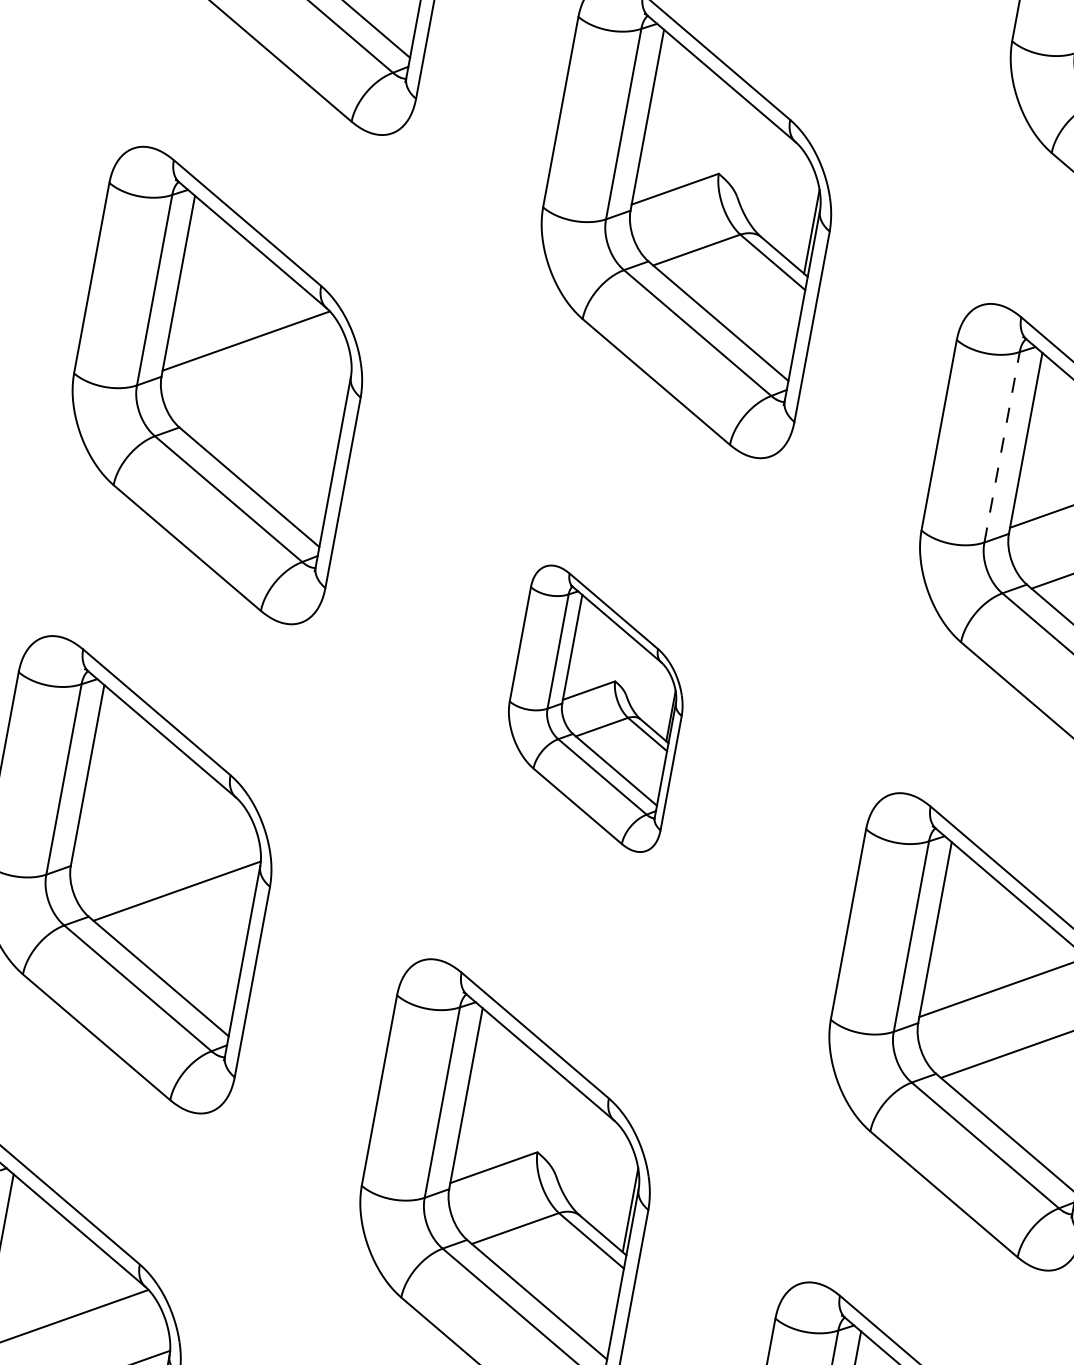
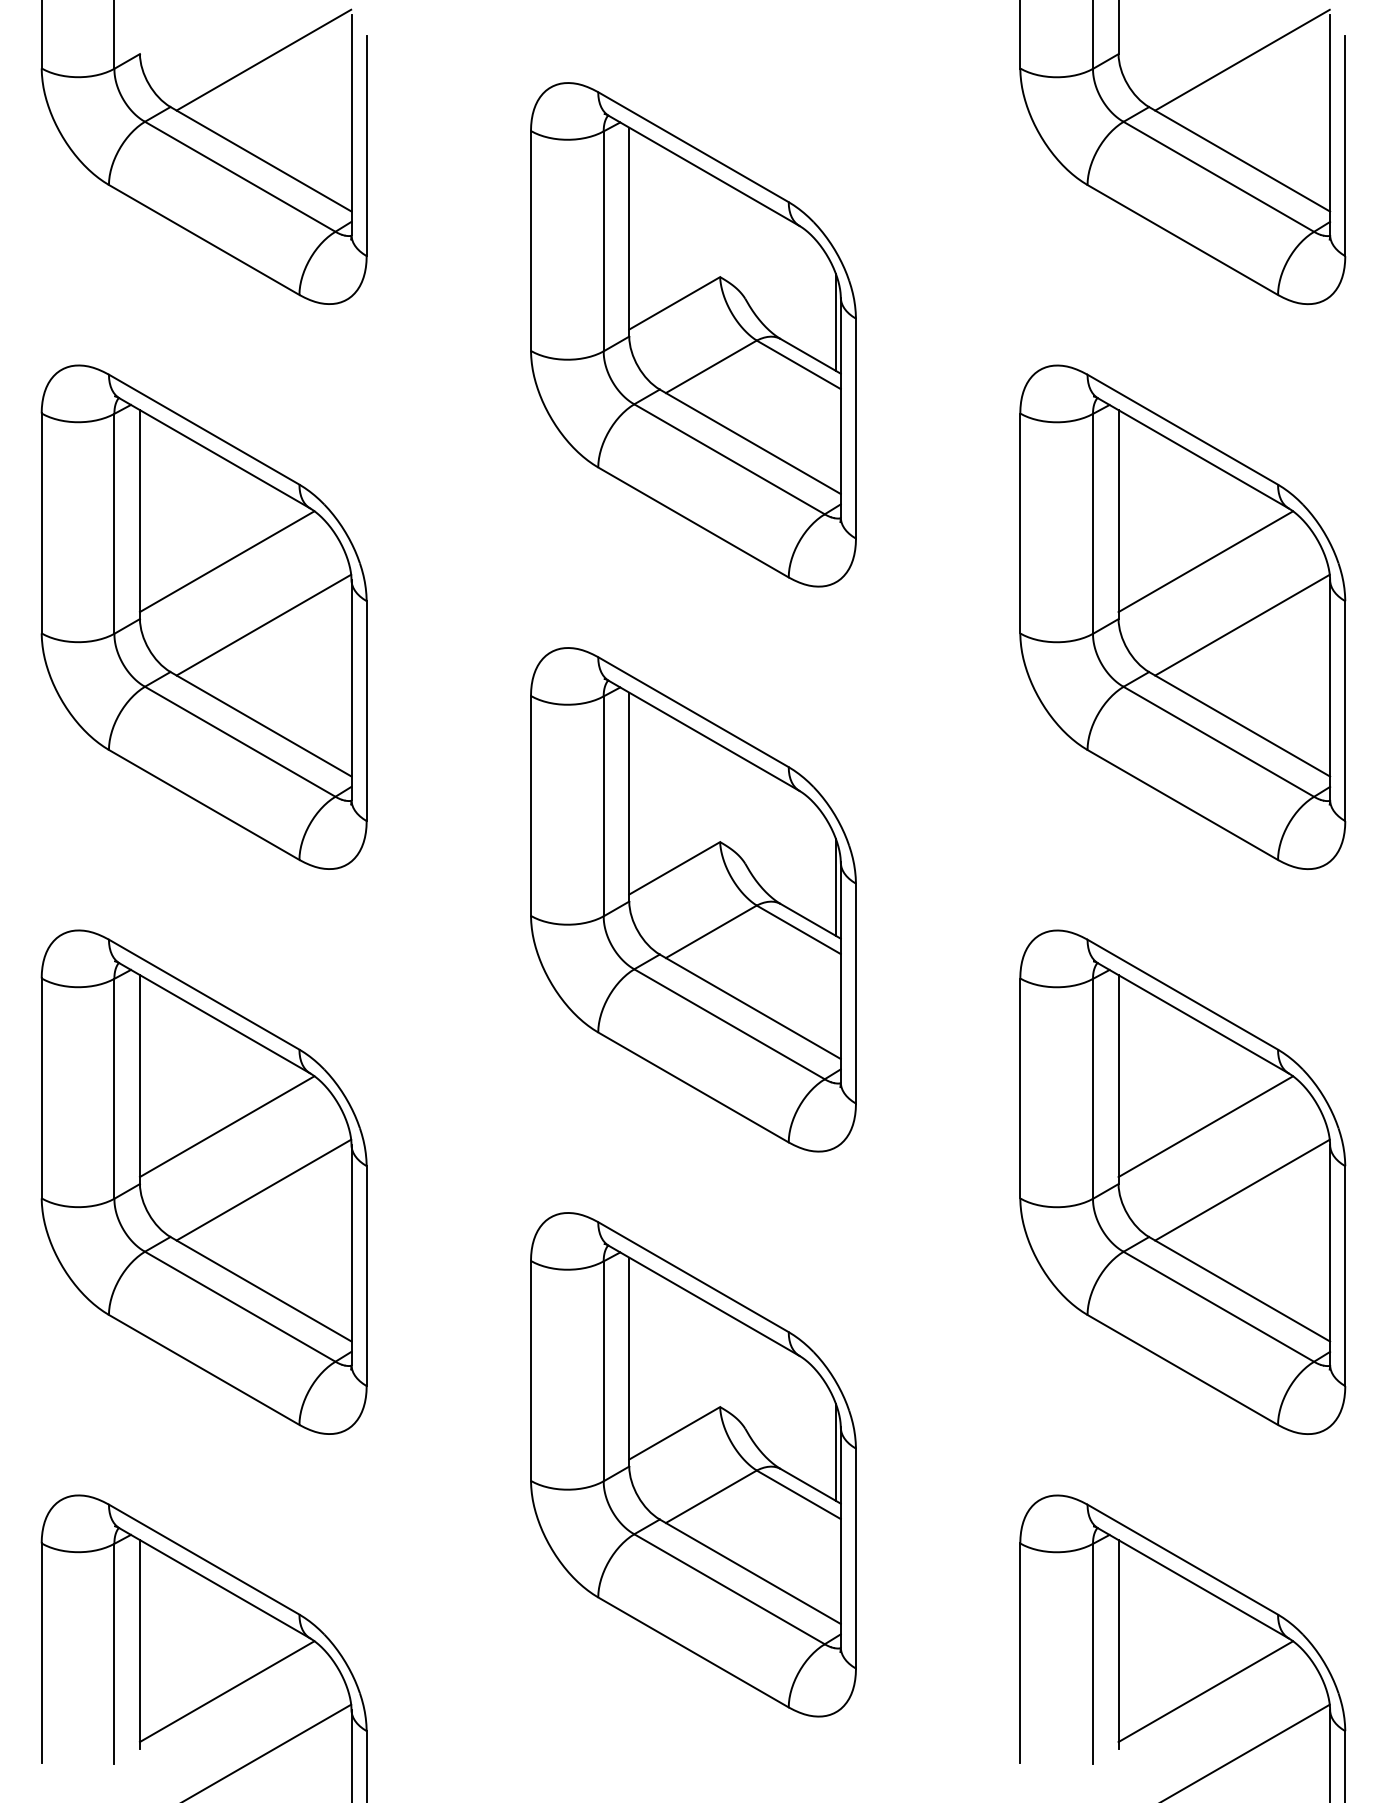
line: (267, 401) -> (263, 624), added
line: (1002, 447) -> (1093, 523), dashed -> solid
part: (595, 708) -> (693, 899), size x1.67
line: (154, 830) -> (226, 1126), added

